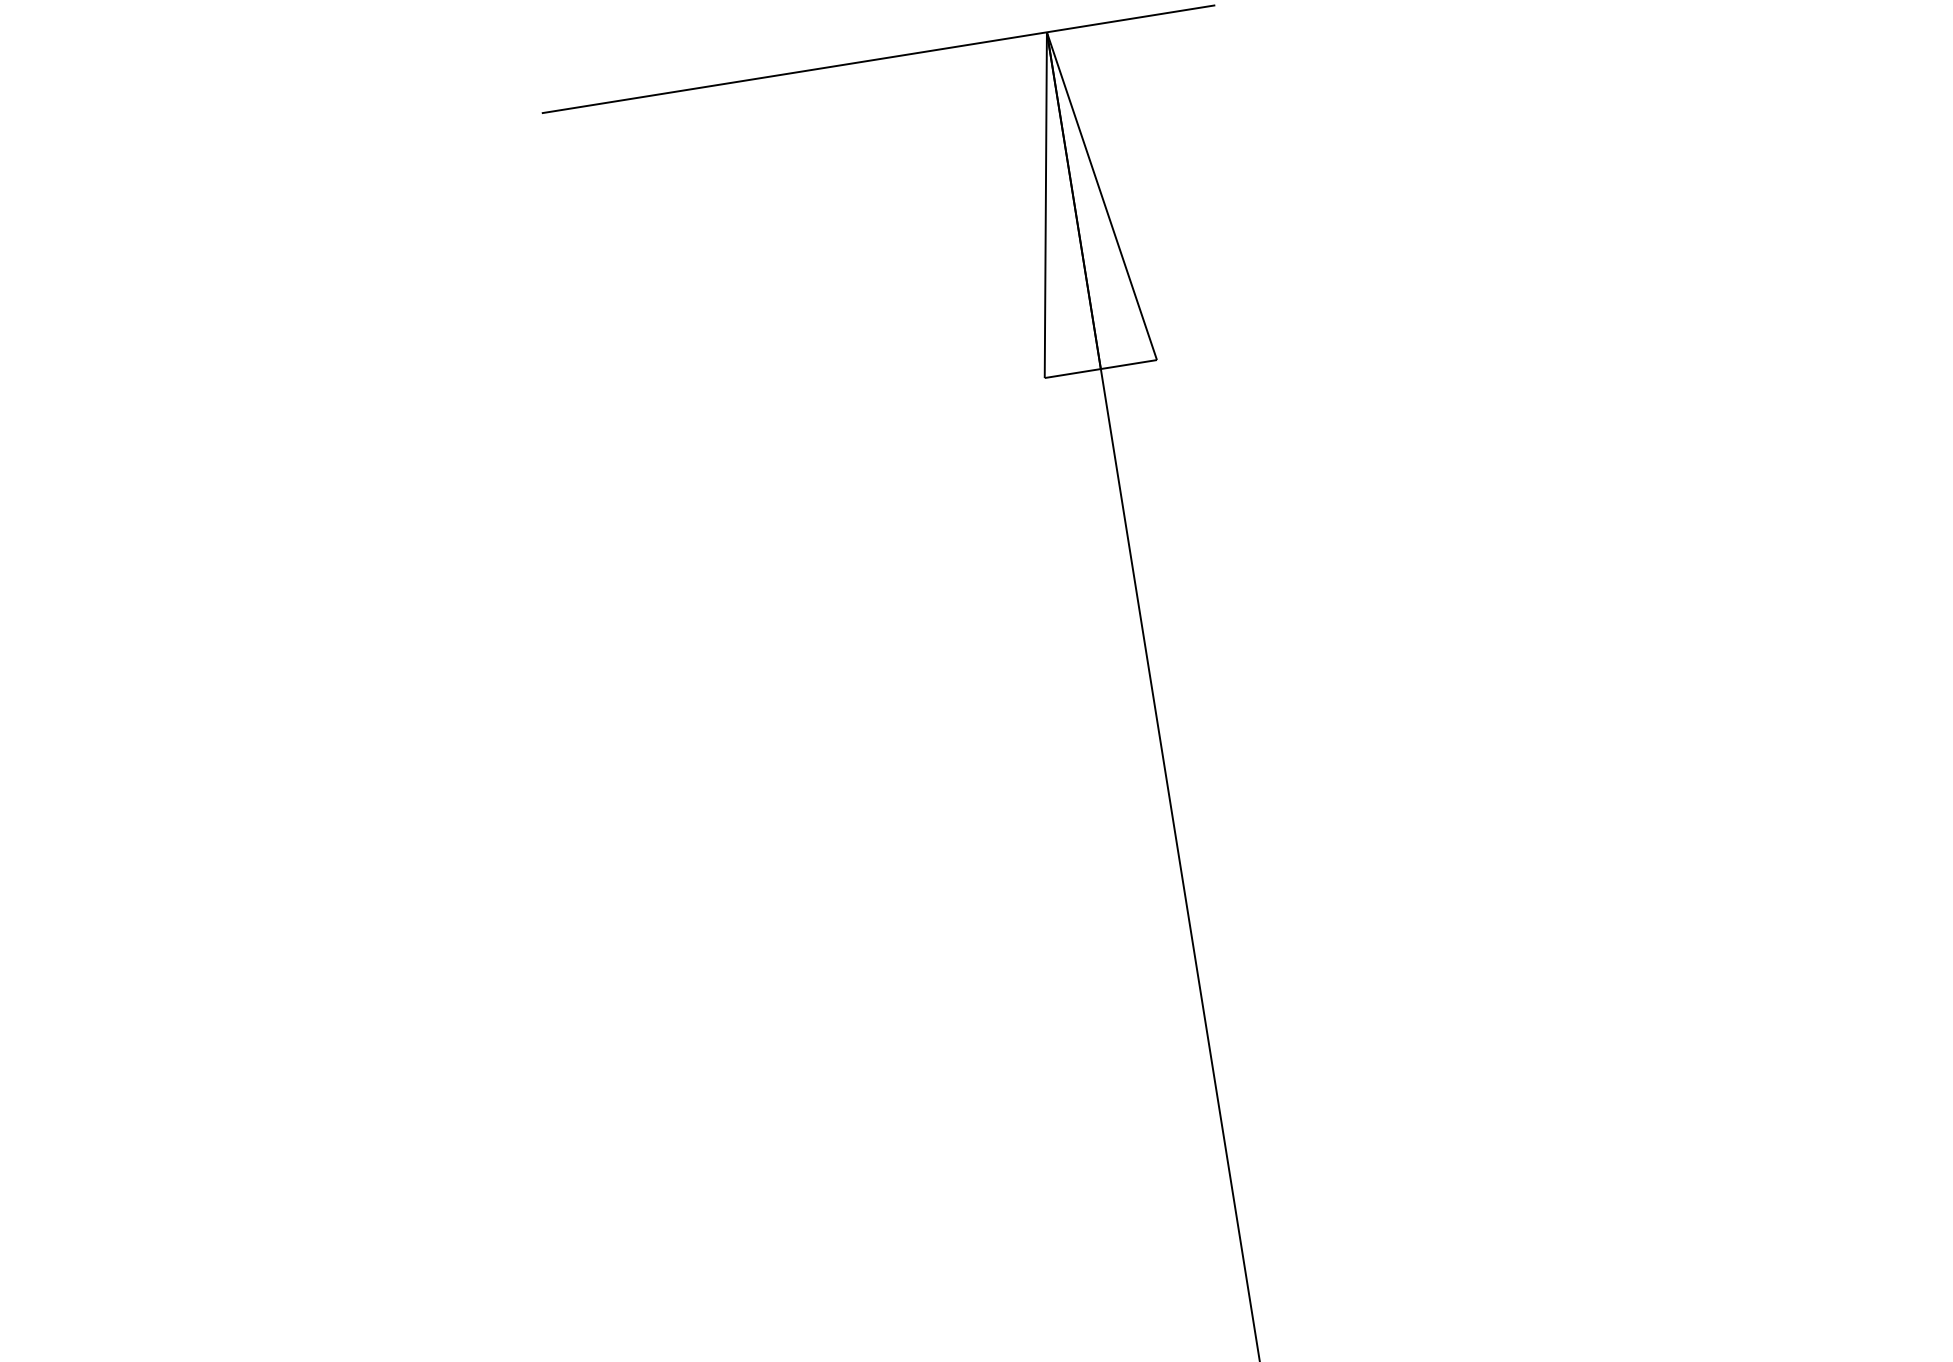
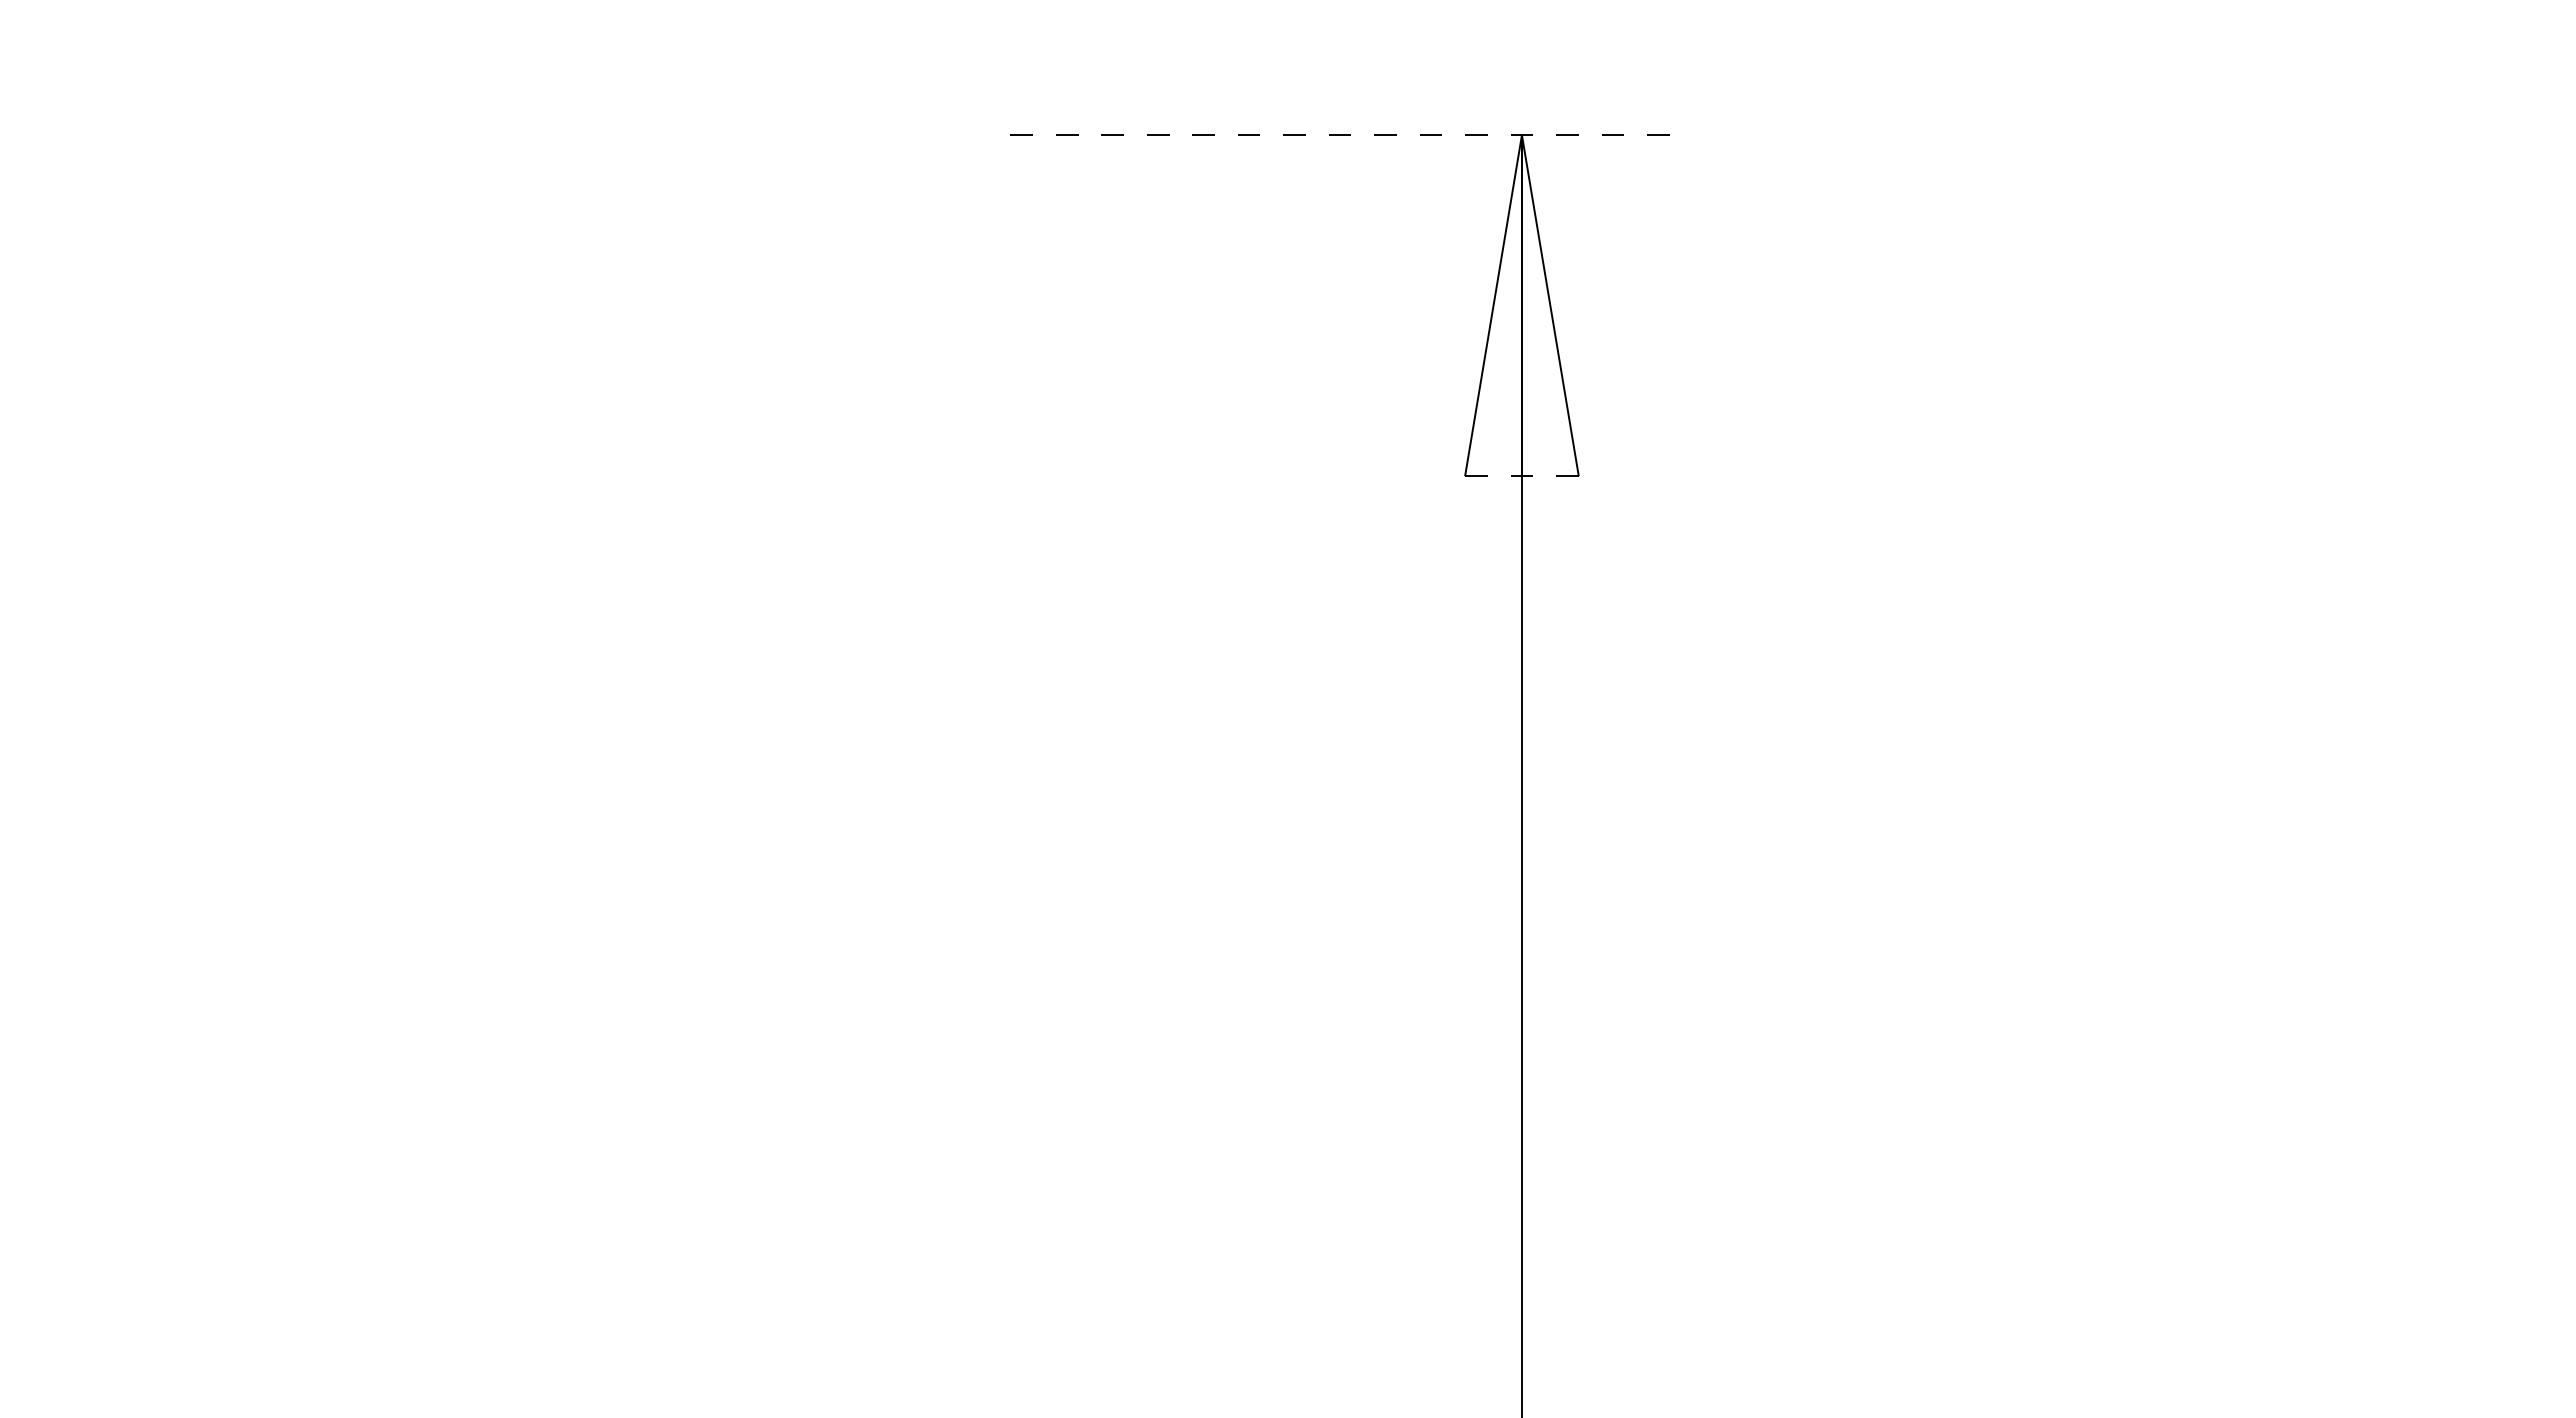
line: (878, 59) -> (1351, 135), solid -> dashed
line: (1100, 369) -> (1521, 476), solid -> dashed

